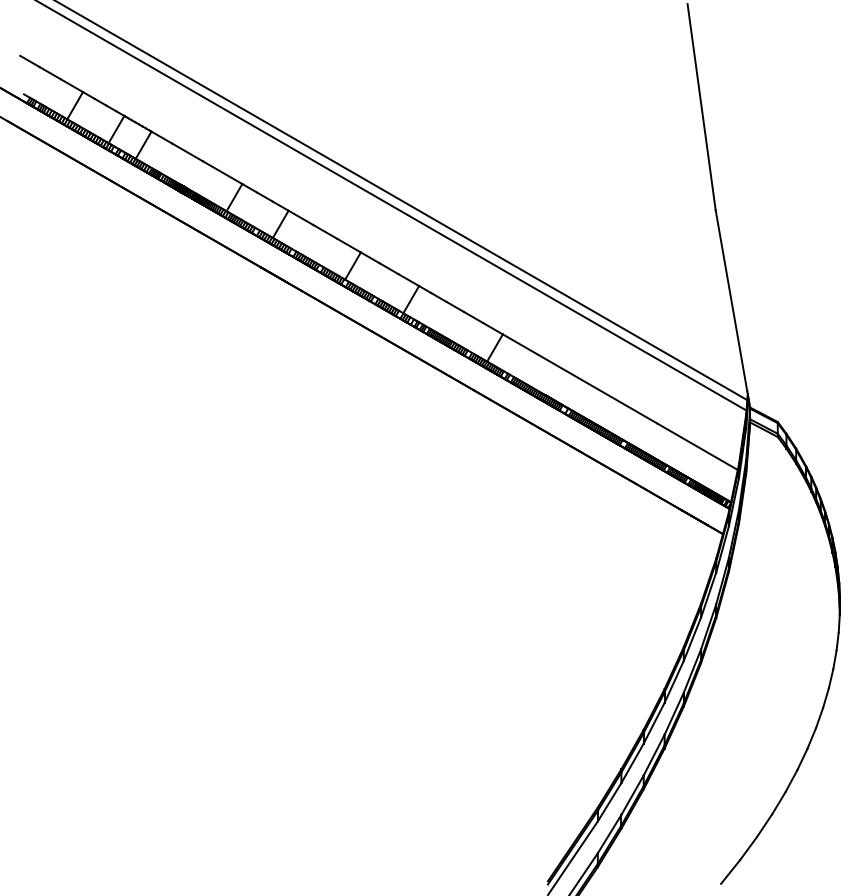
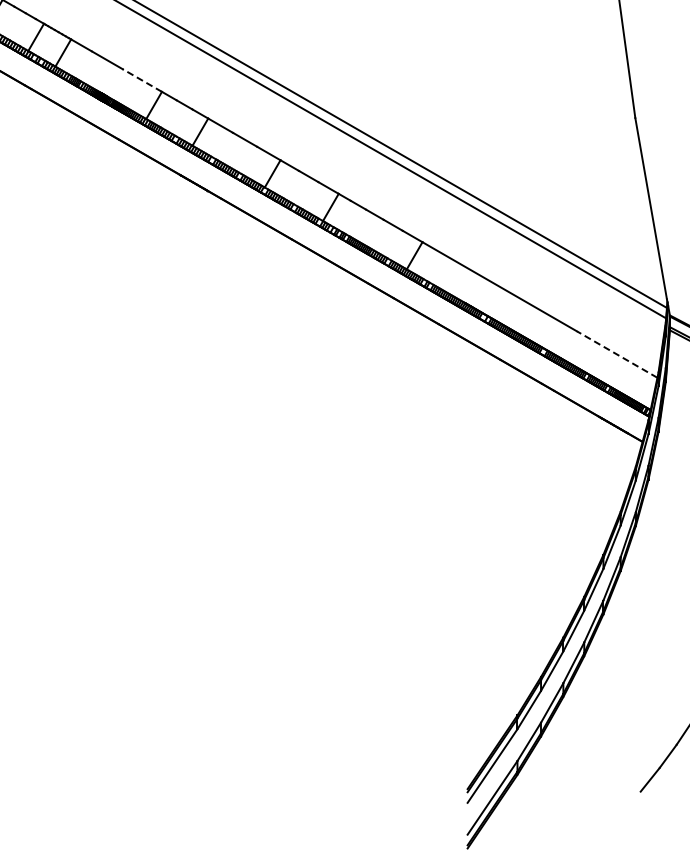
line: (222, 172) -> (142, 80), solid -> dashed
line: (697, 446) -> (617, 354), solid -> dashed

